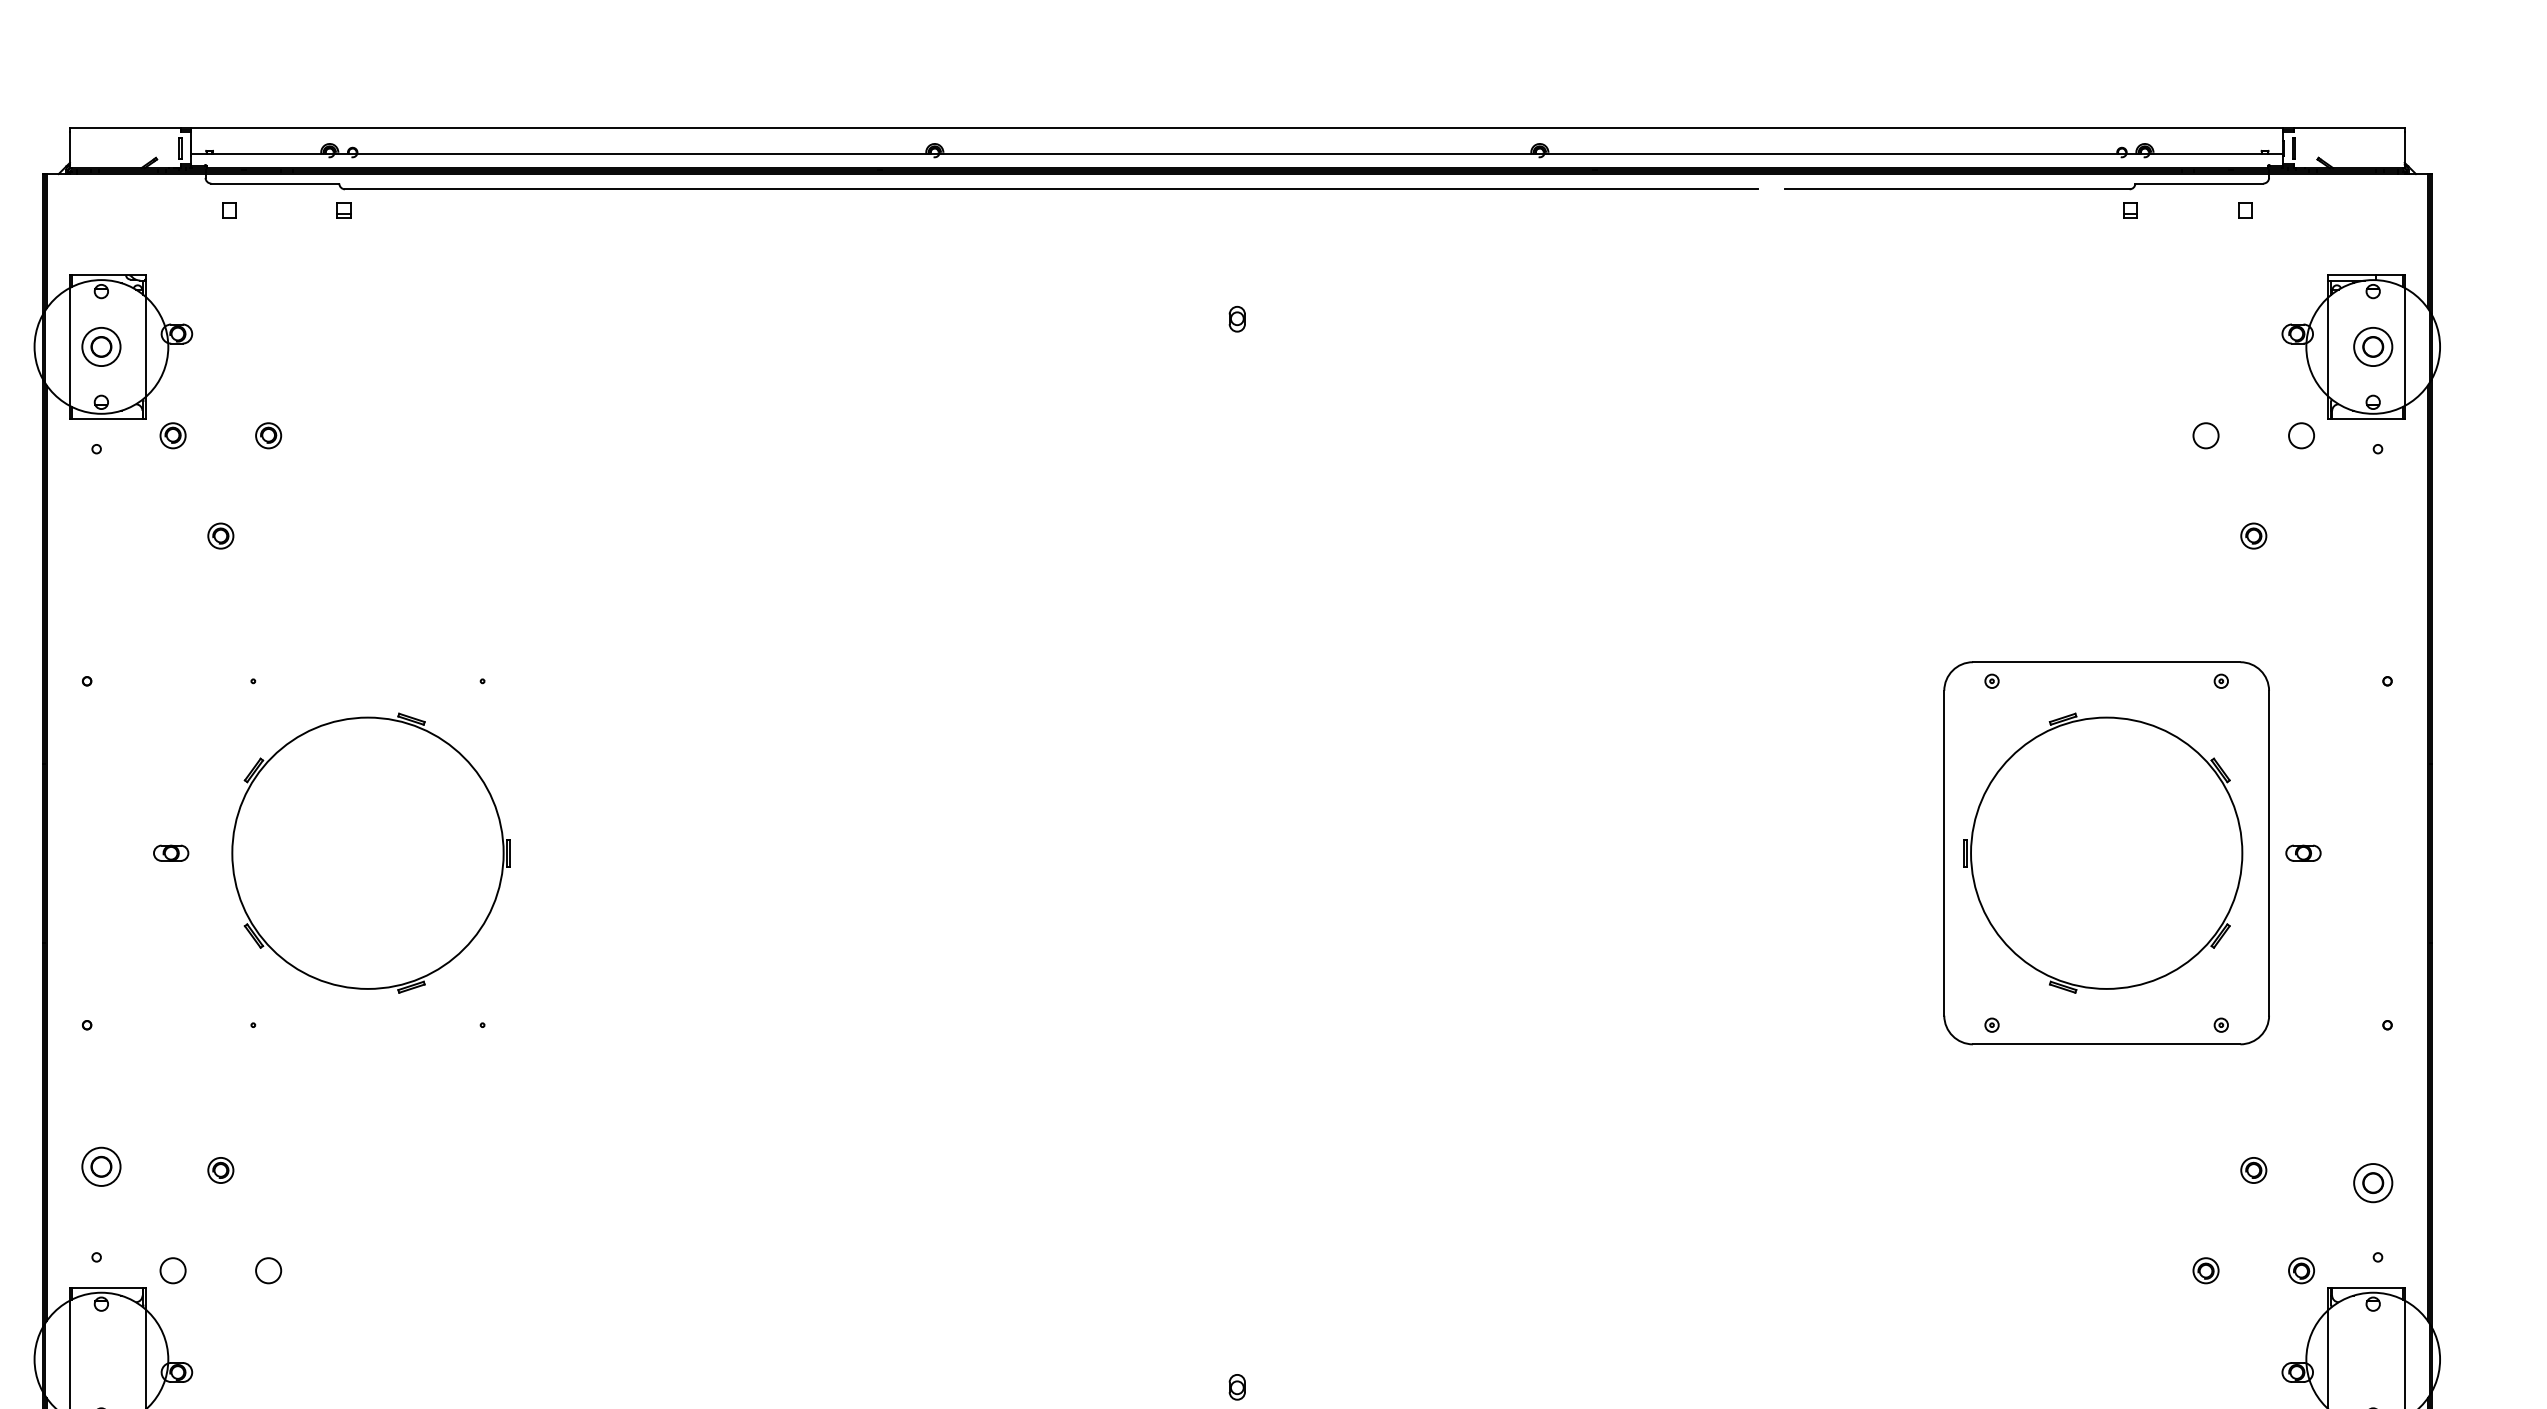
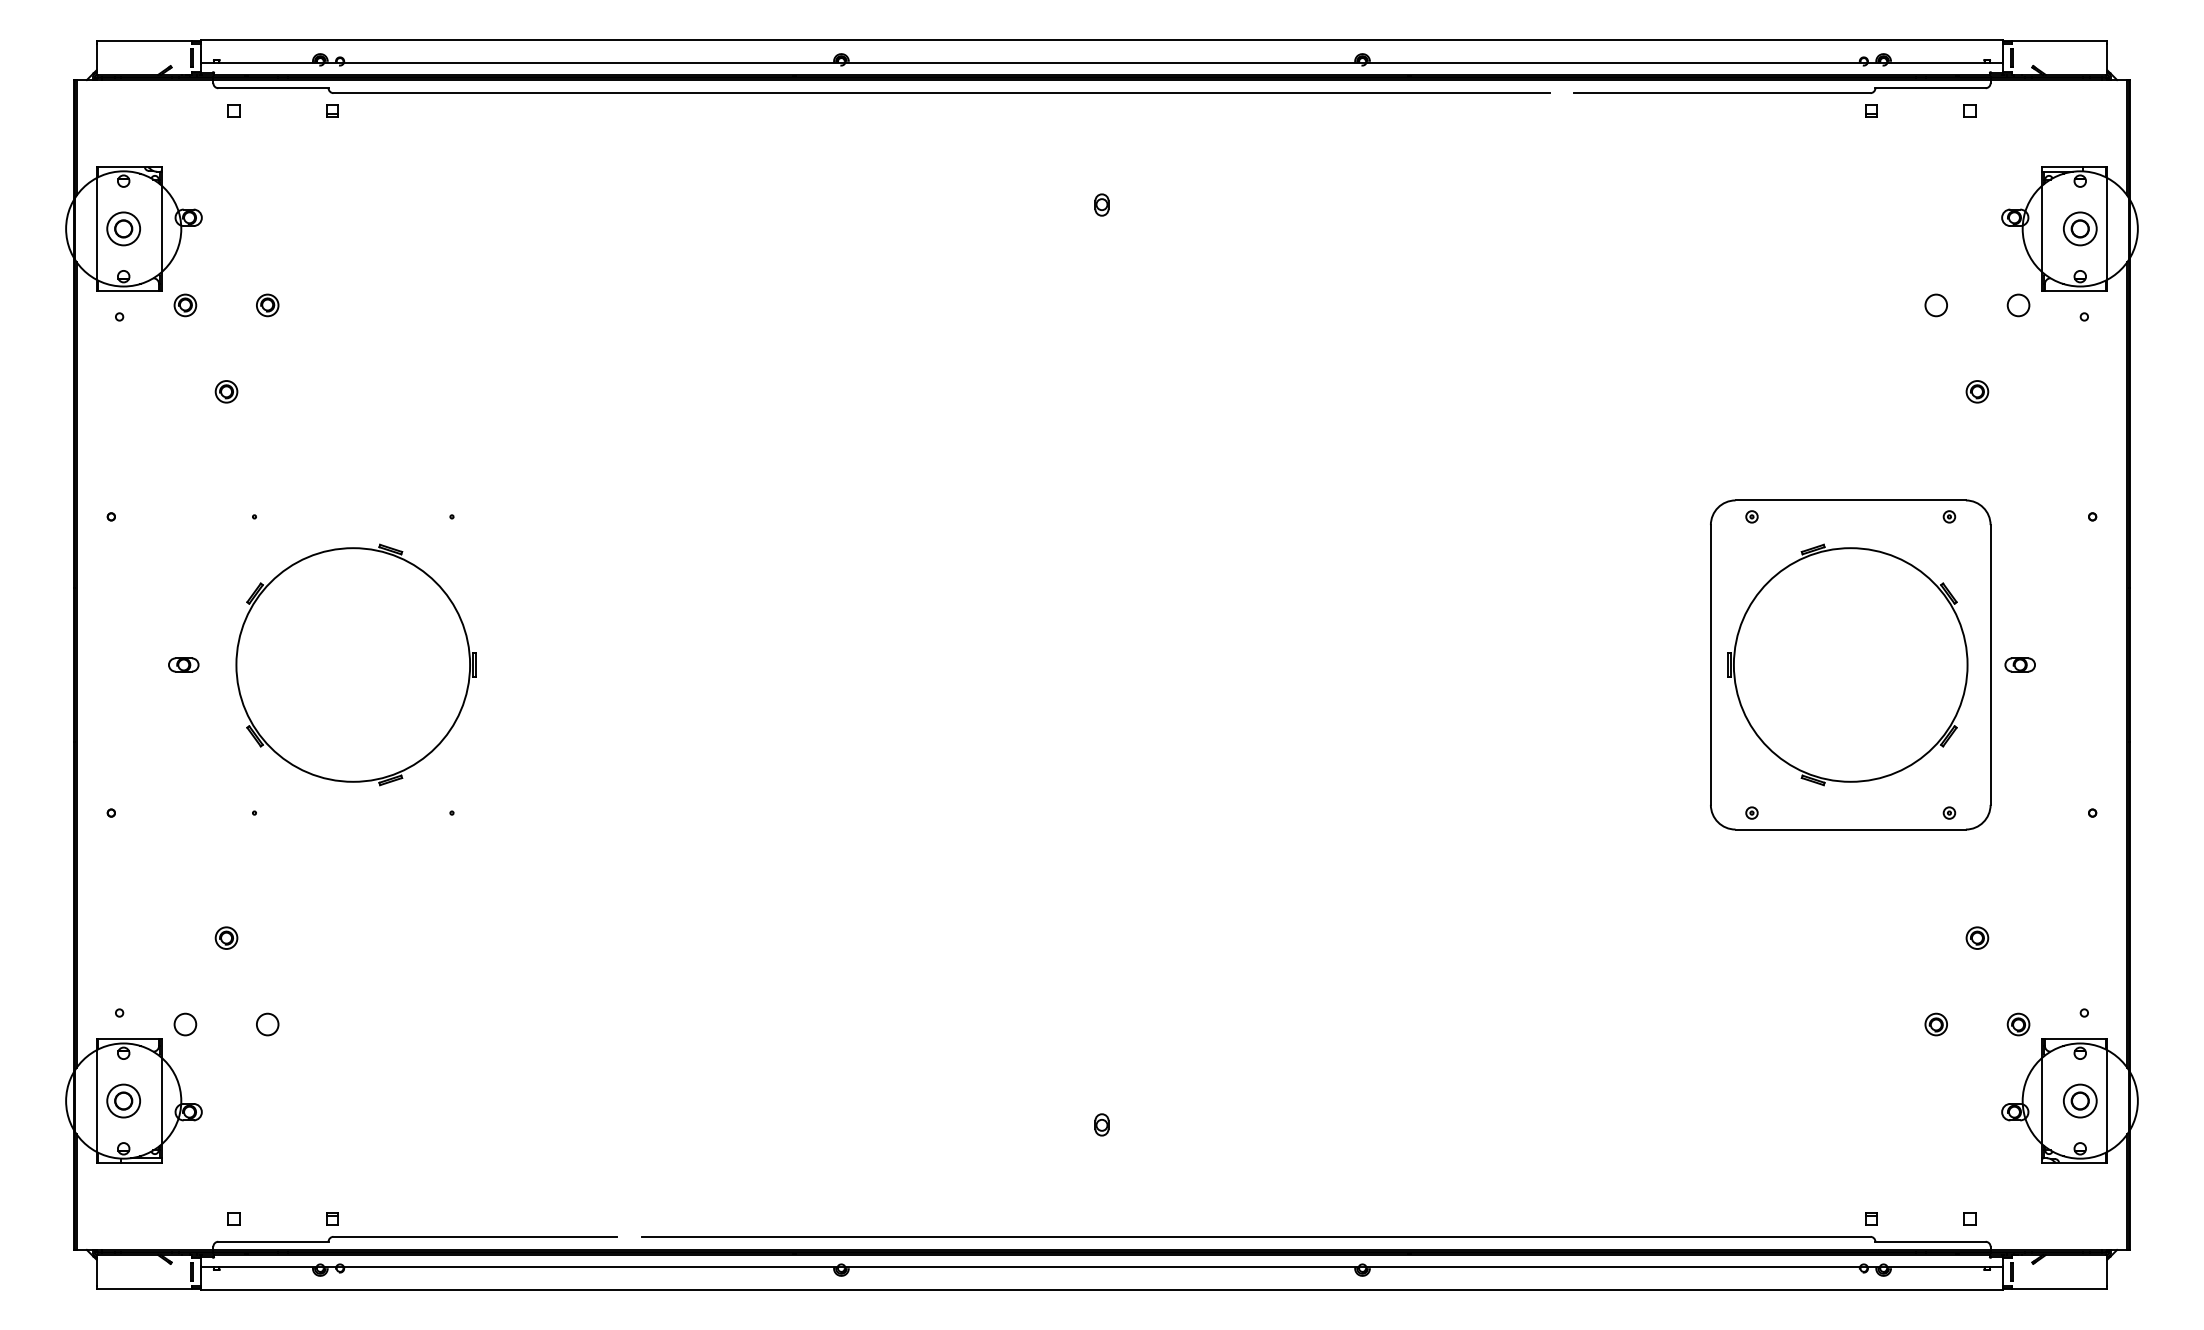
part: (101, 1166) -> (123, 1100), moved
part: (2373, 1182) -> (2080, 1100), moved

